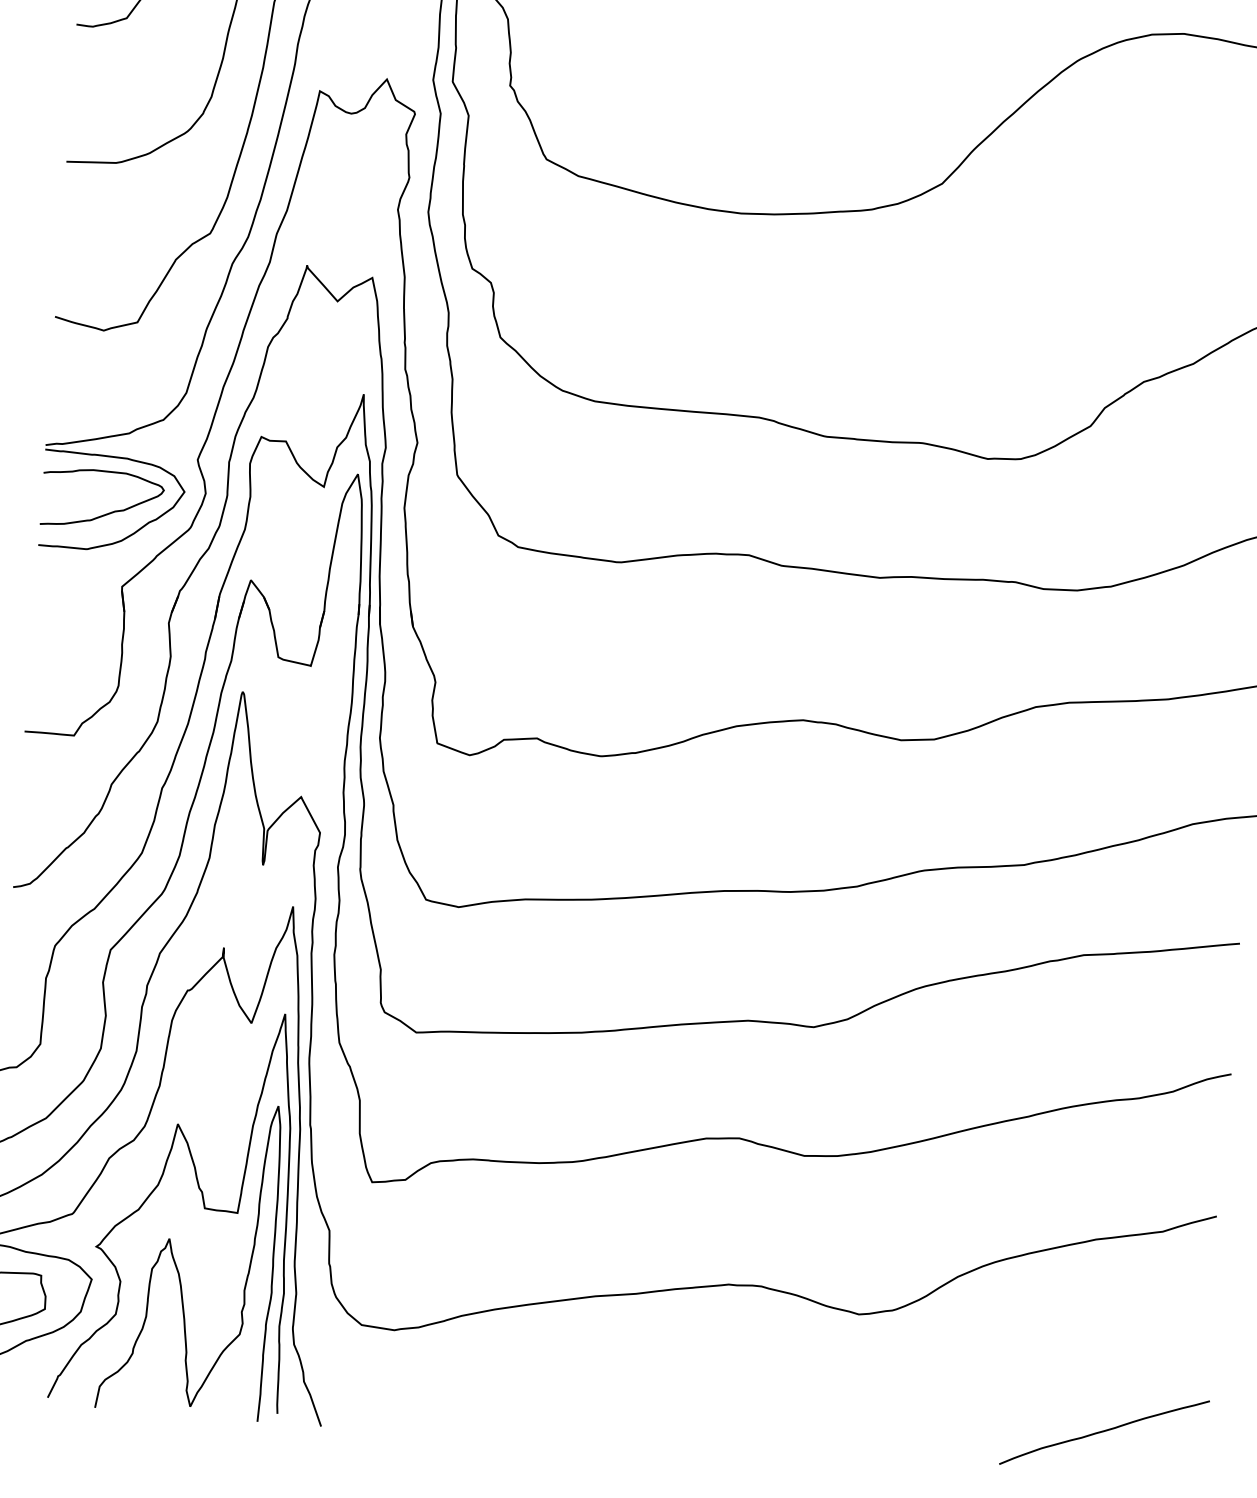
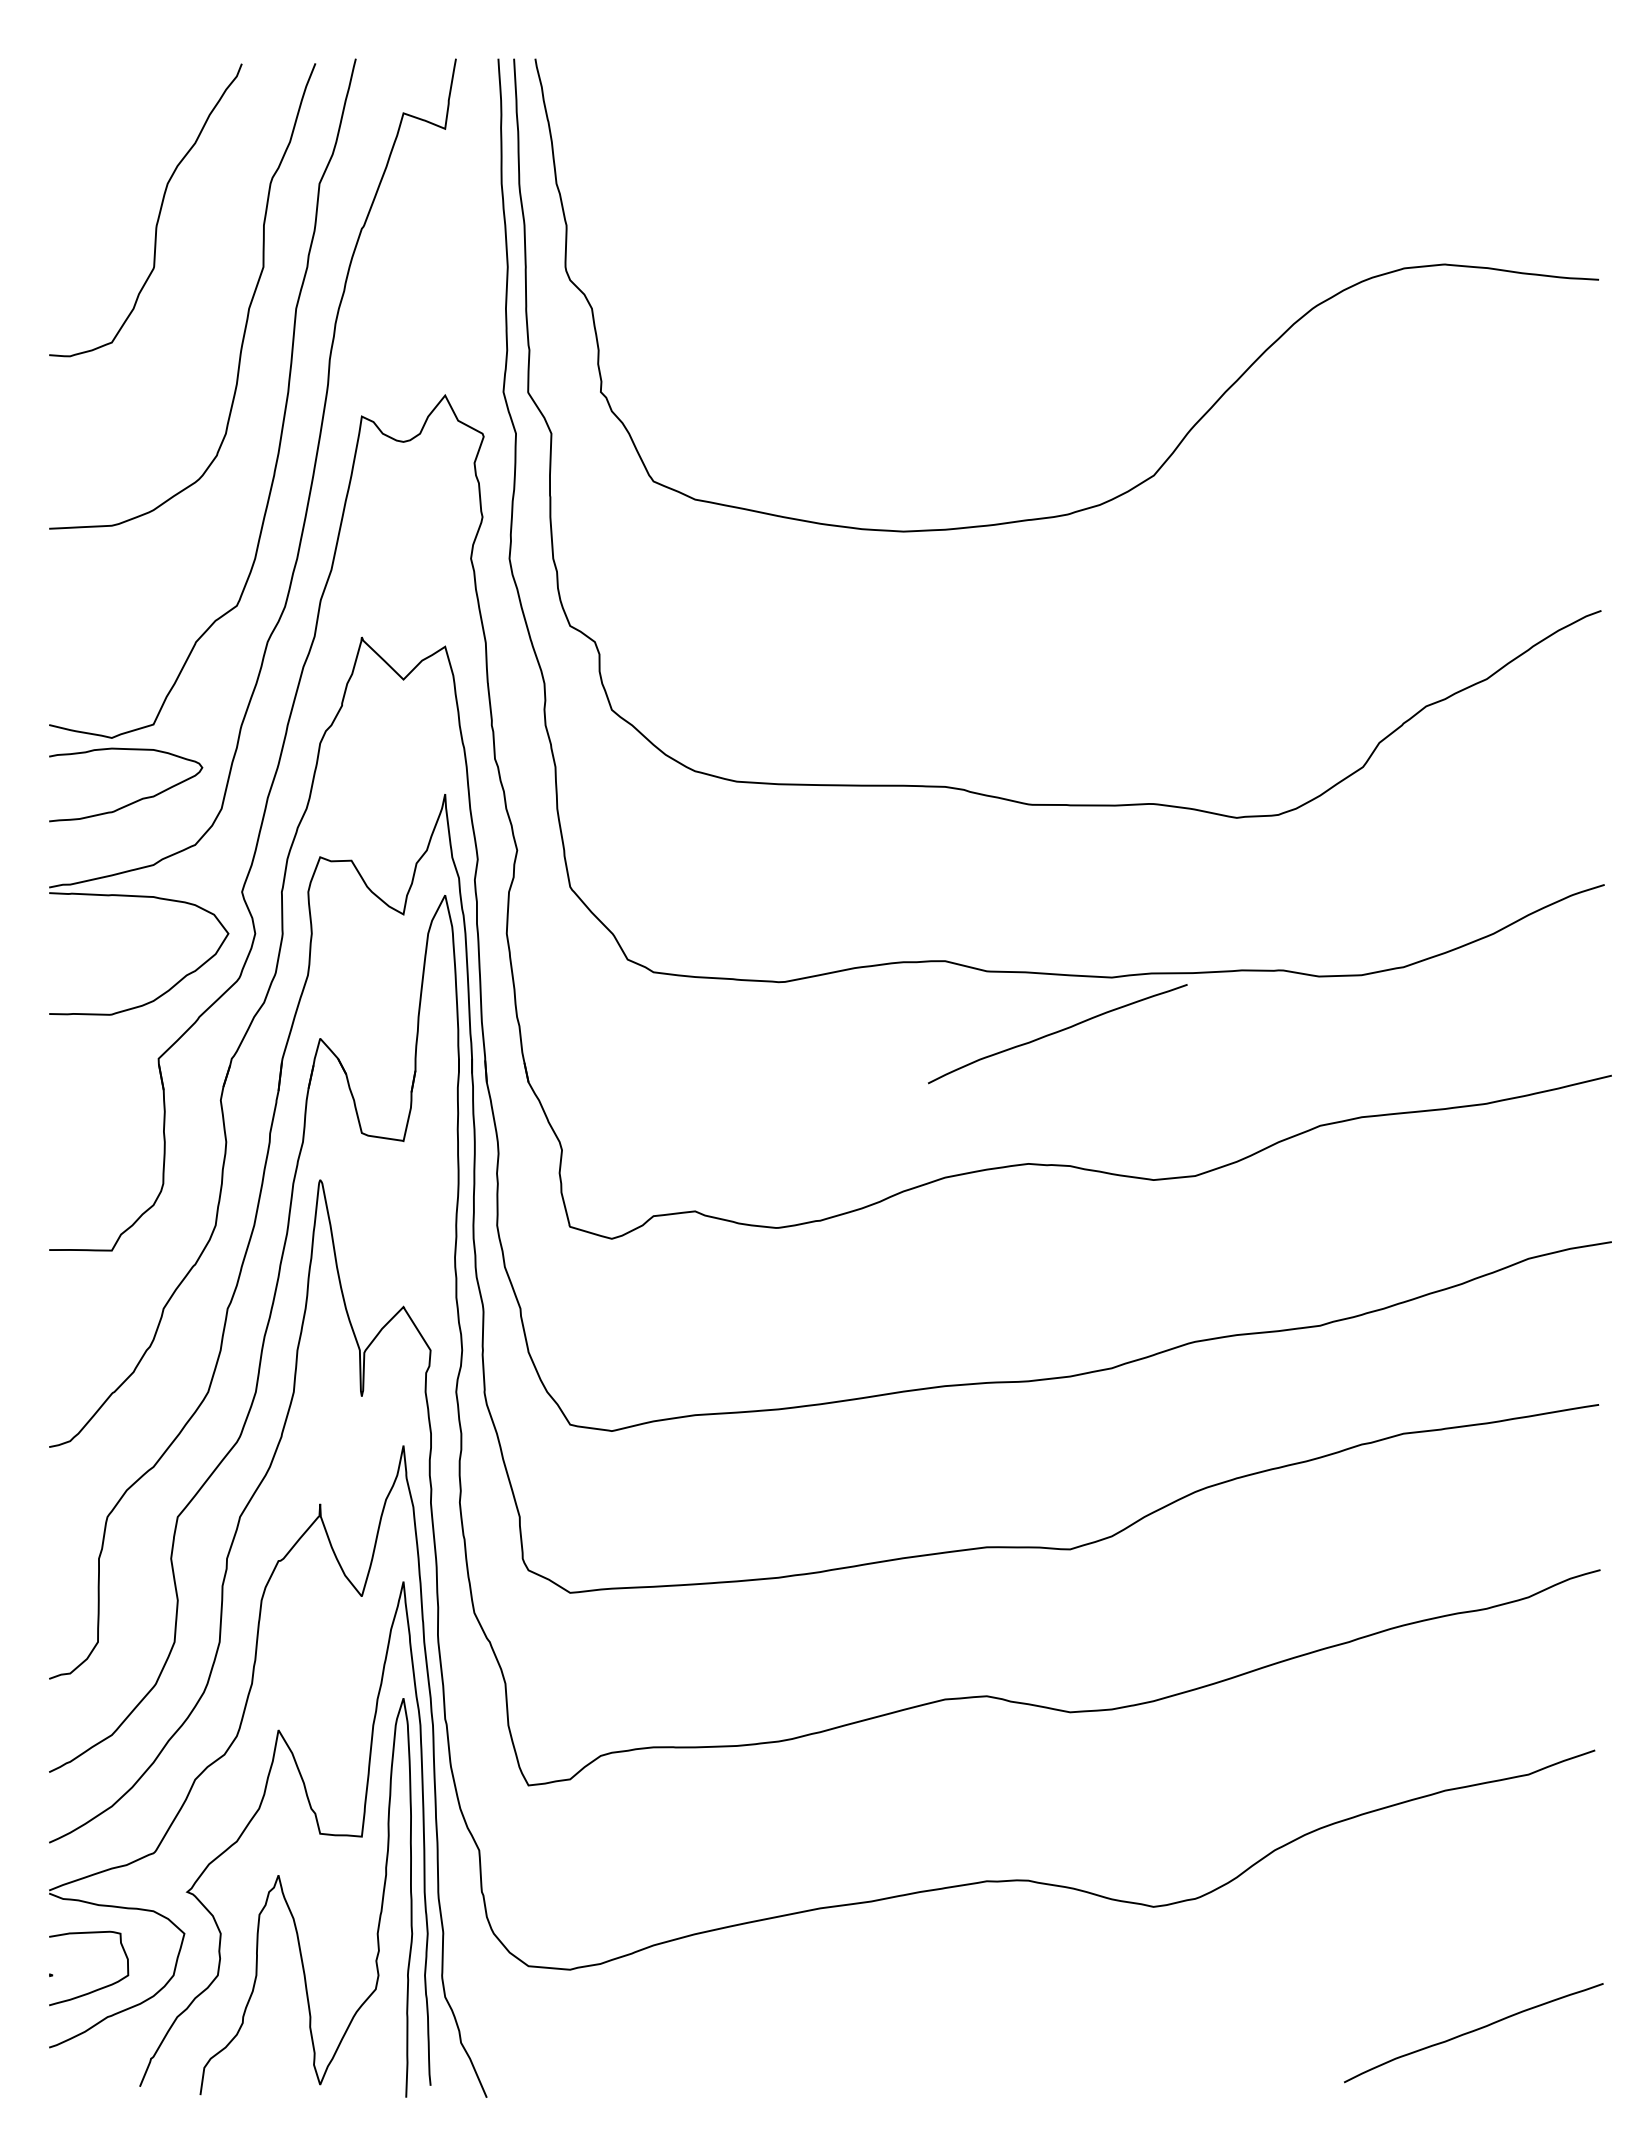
curve: (107, 513) -> (133, 801), moved
curve: (832, 618) -> (1056, 1033), added

